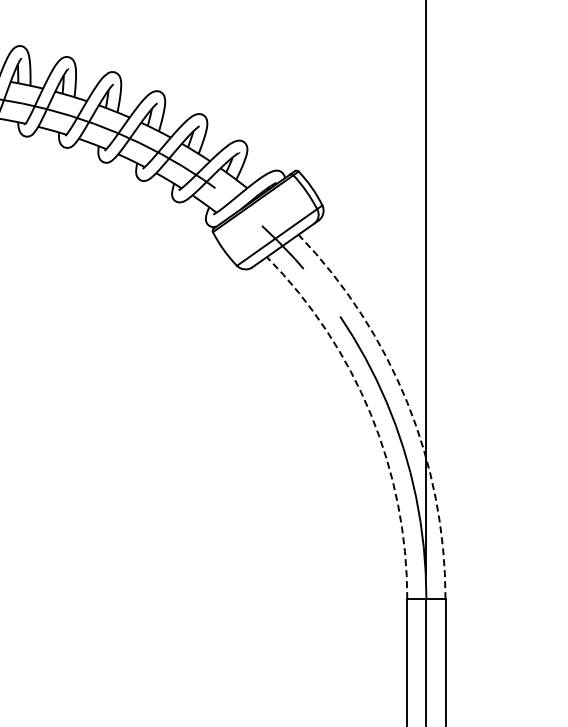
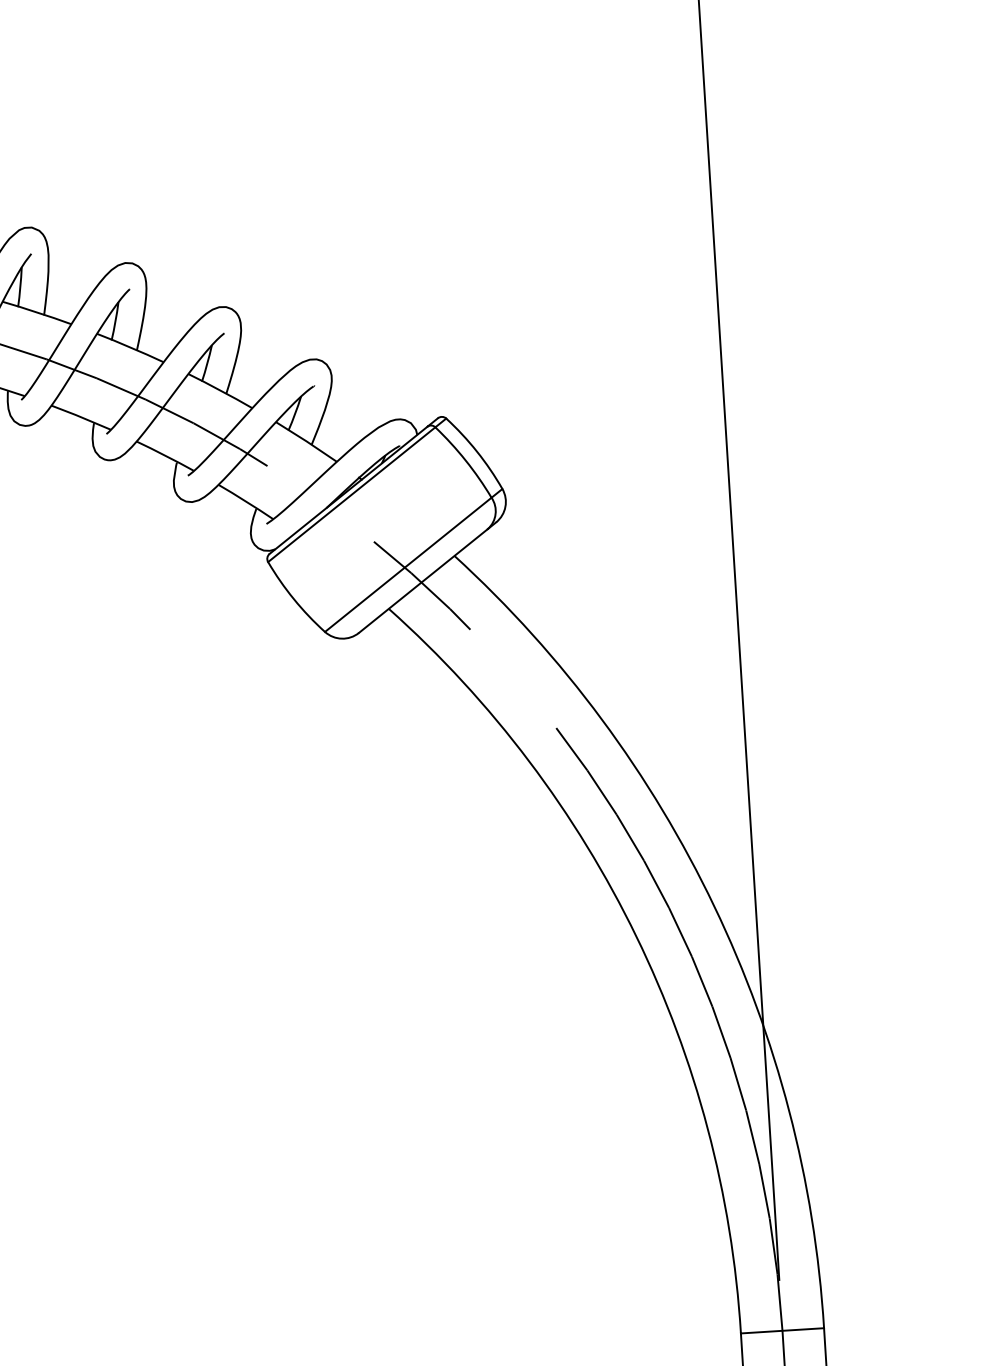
arc: (407, 402) -> (714, 905), dashed -> solid
arc: (370, 414) -> (635, 936), dashed -> solid

